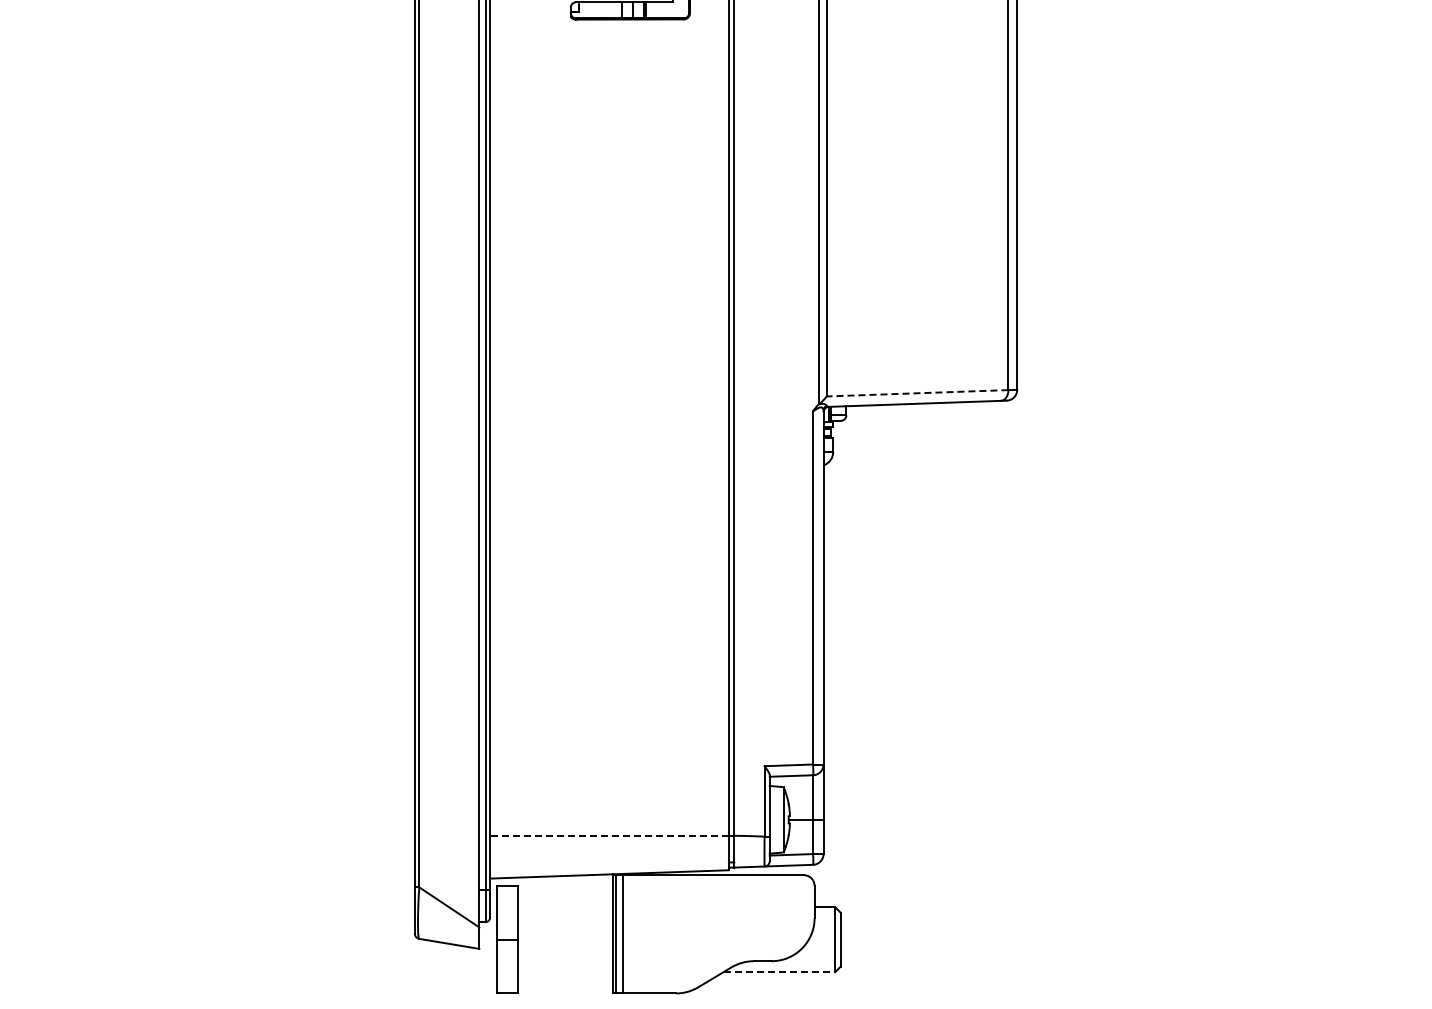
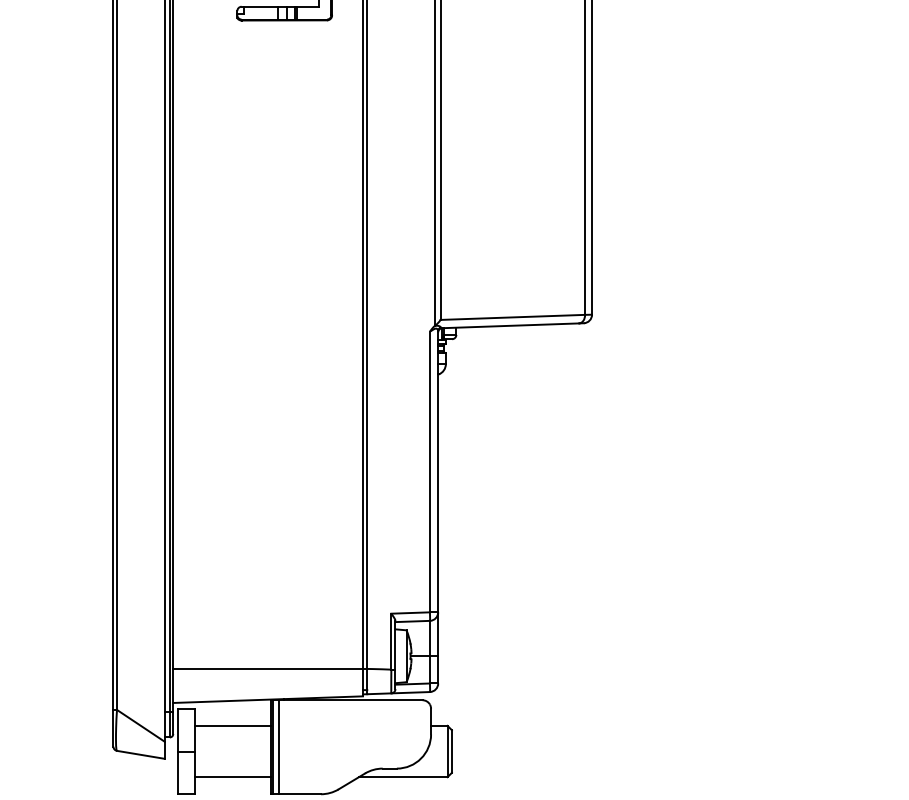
line: (917, 393) -> (512, 317), dashed -> solid
line: (608, 835) -> (267, 668), dashed -> solid
line: (565, 907) -> (233, 725), added
line: (565, 971) -> (233, 776), added
line: (779, 971) -> (403, 776), dashed -> solid

